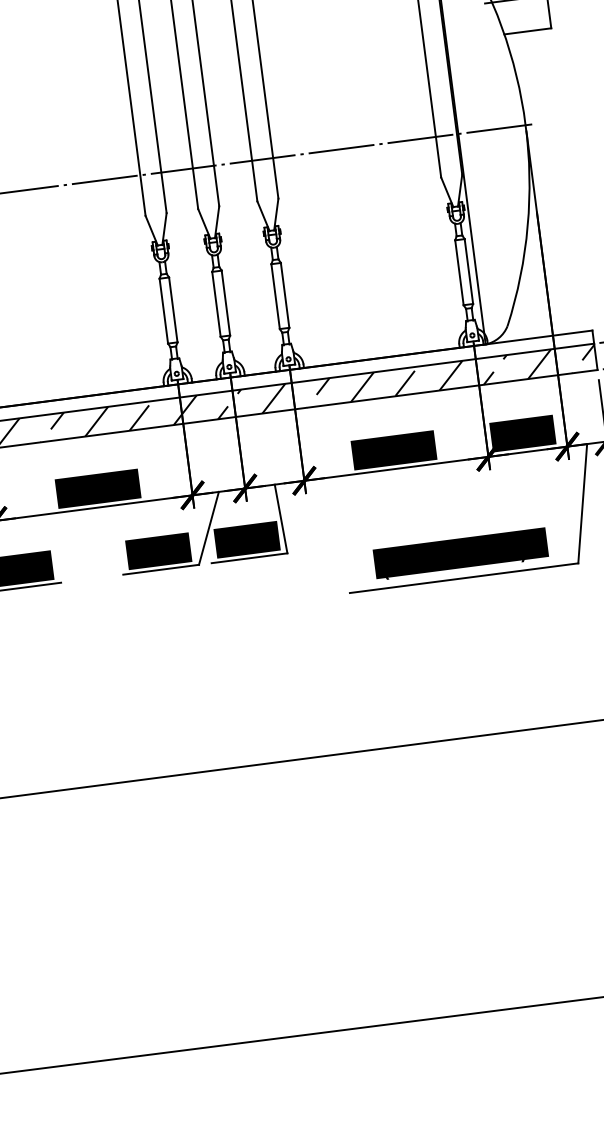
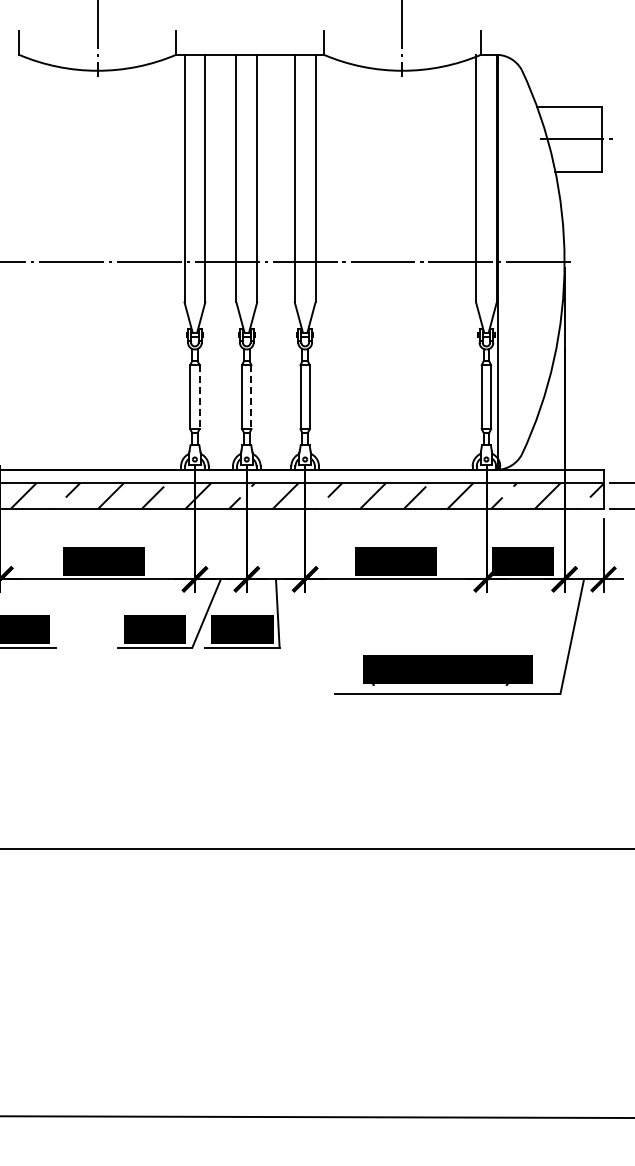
line: (225, 303) -> (251, 397), solid -> dashed
line: (173, 310) -> (199, 397), solid -> dashed

